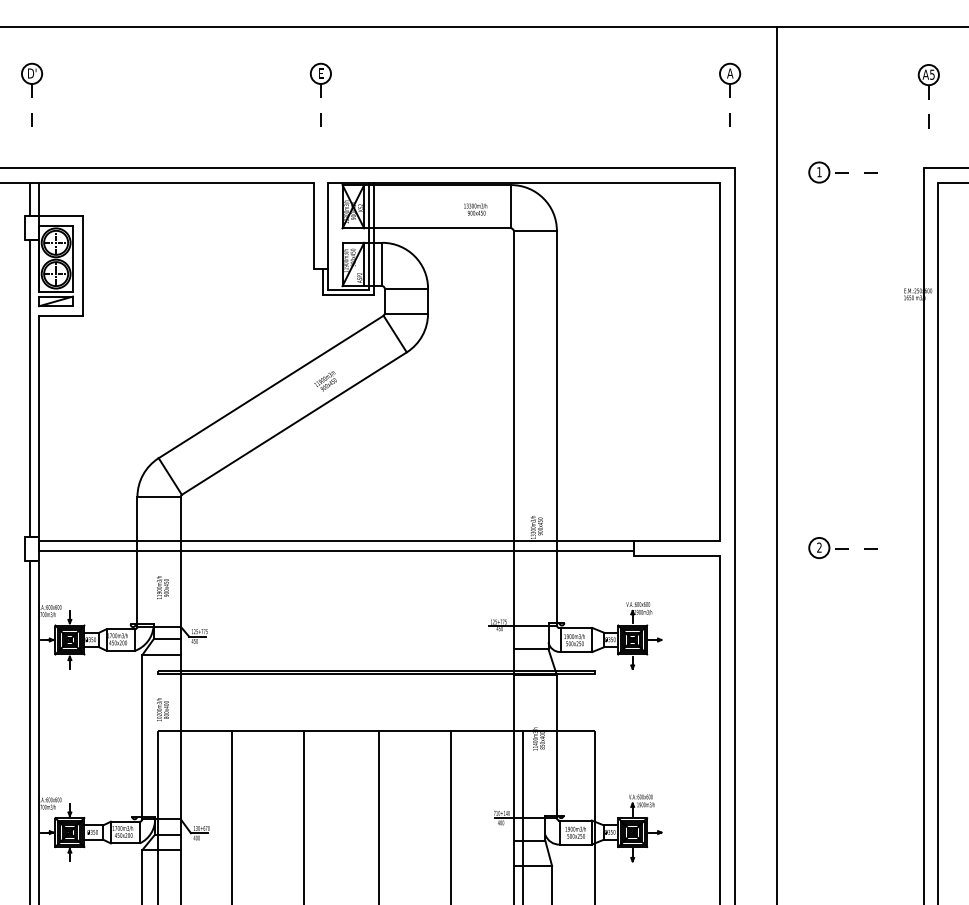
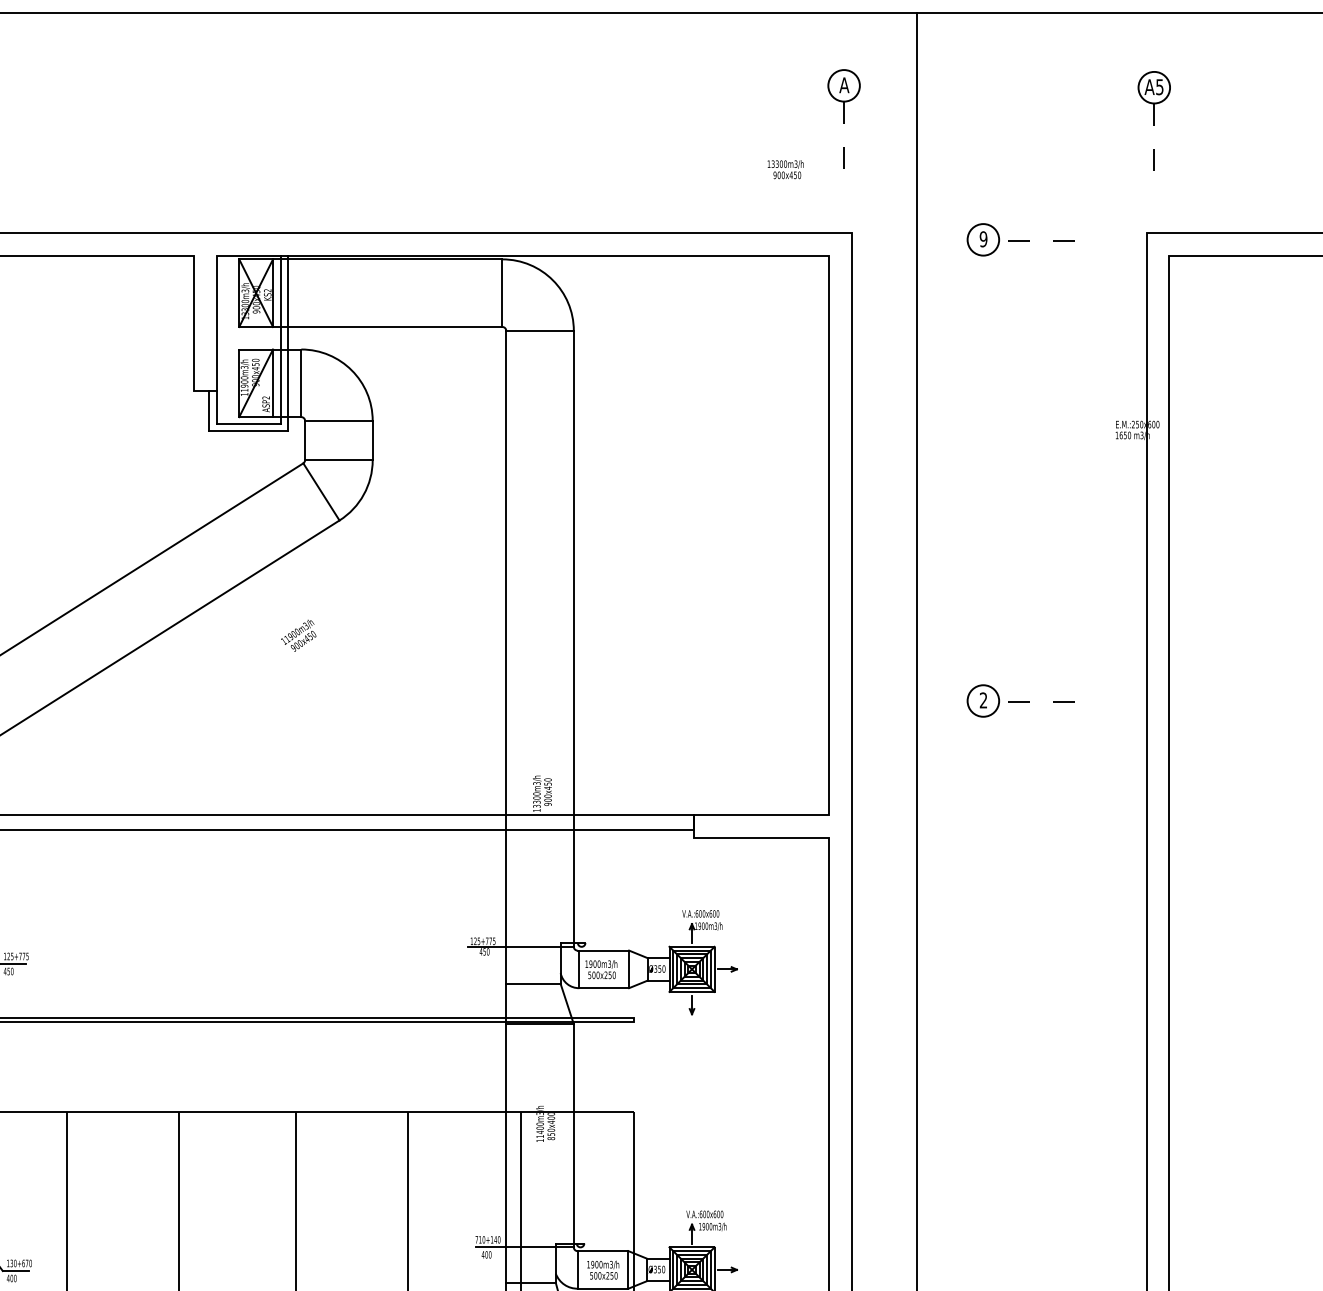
part: (320, 94) -> (204, 118), removed
text: (819, 172) -> (983, 239), 1 -> 9
text: (475, 209) -> (785, 169), moved
text: (325, 381) -> (298, 636), moved
part: (842, 547) -> (1019, 700), moved

